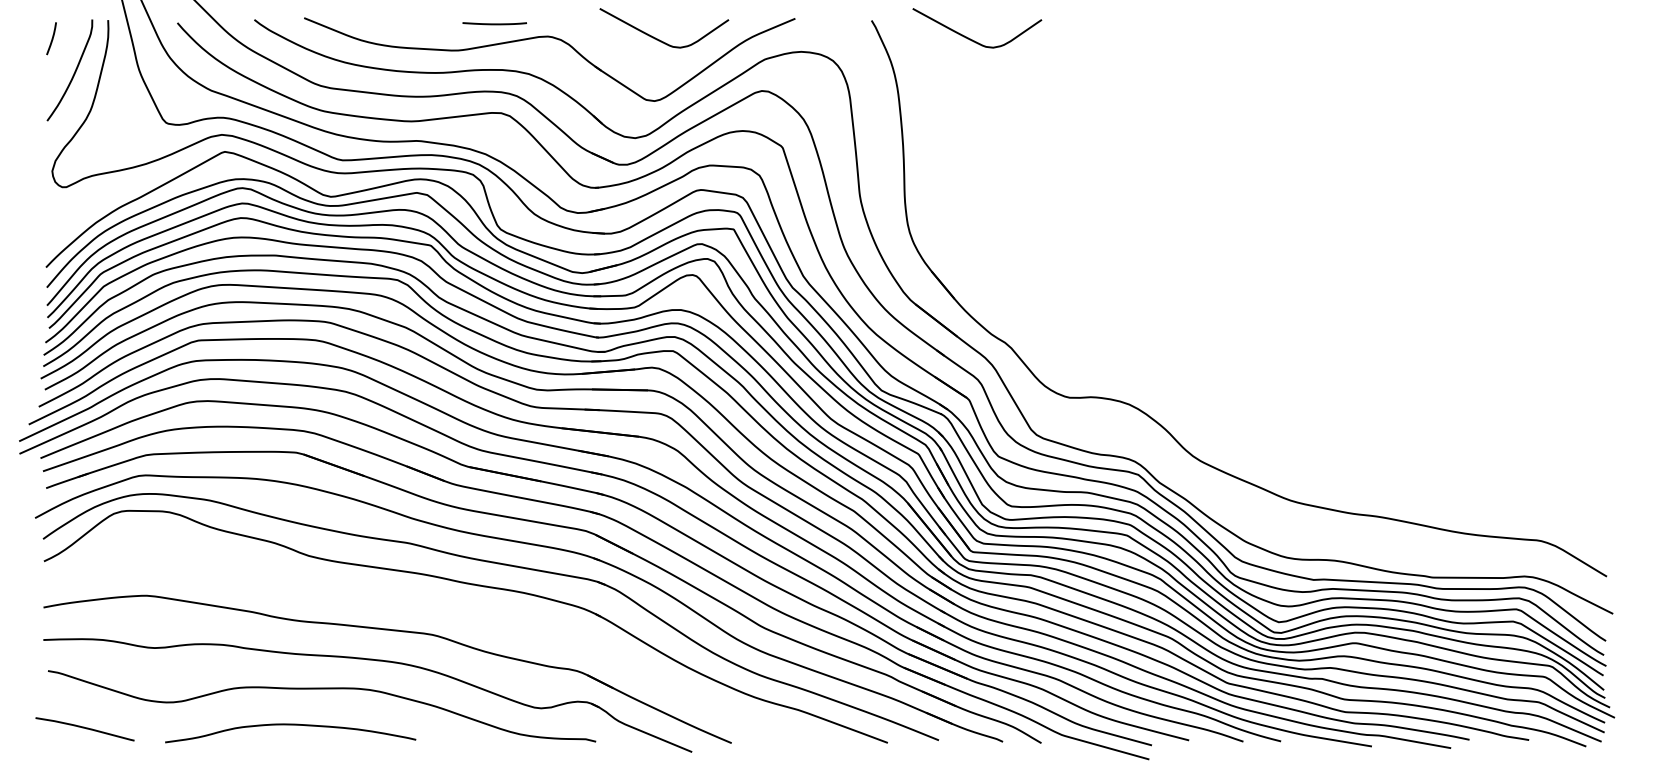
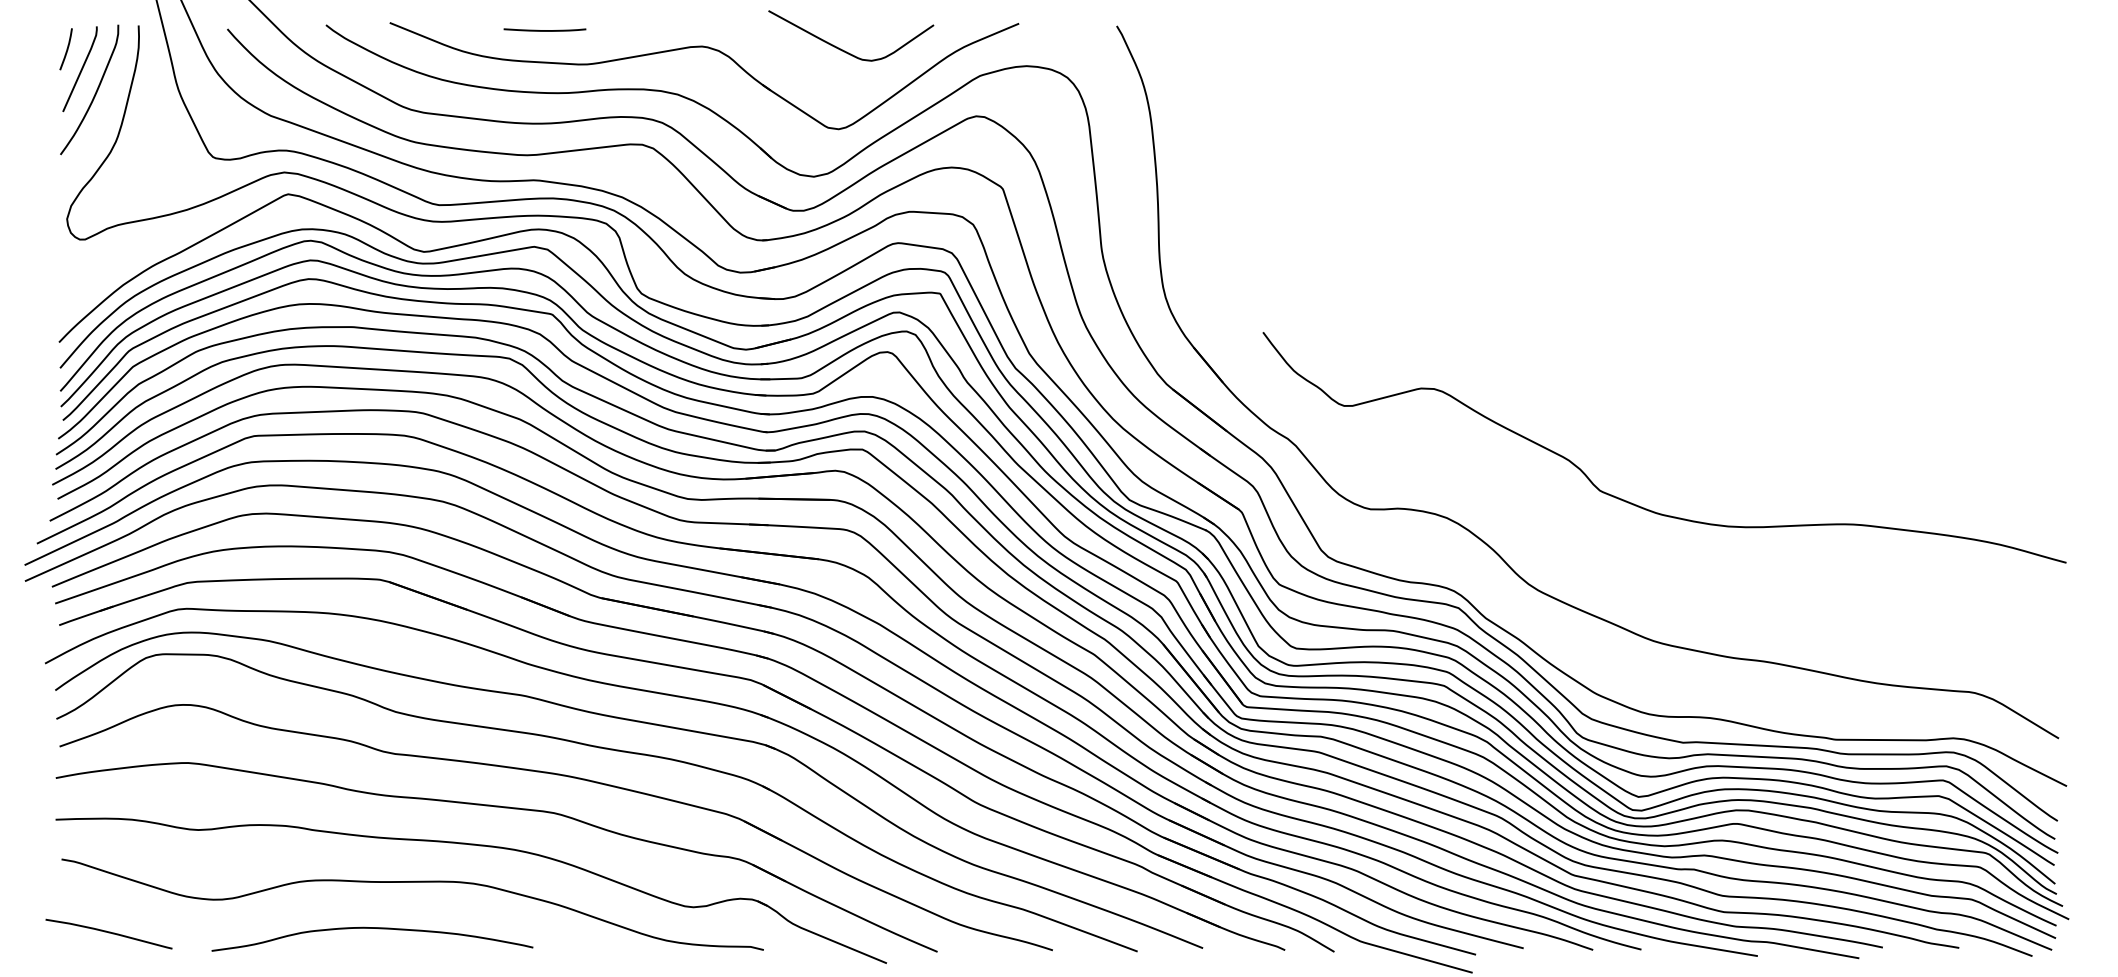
line: (494, 24) -> (544, 30), moved
curve: (972, 39) -> (1245, 50), removed
line: (62, 54) -> (80, 69), added
curve: (1279, 394) -> (1639, 505), added
part: (438, 606) -> (562, 776), added

